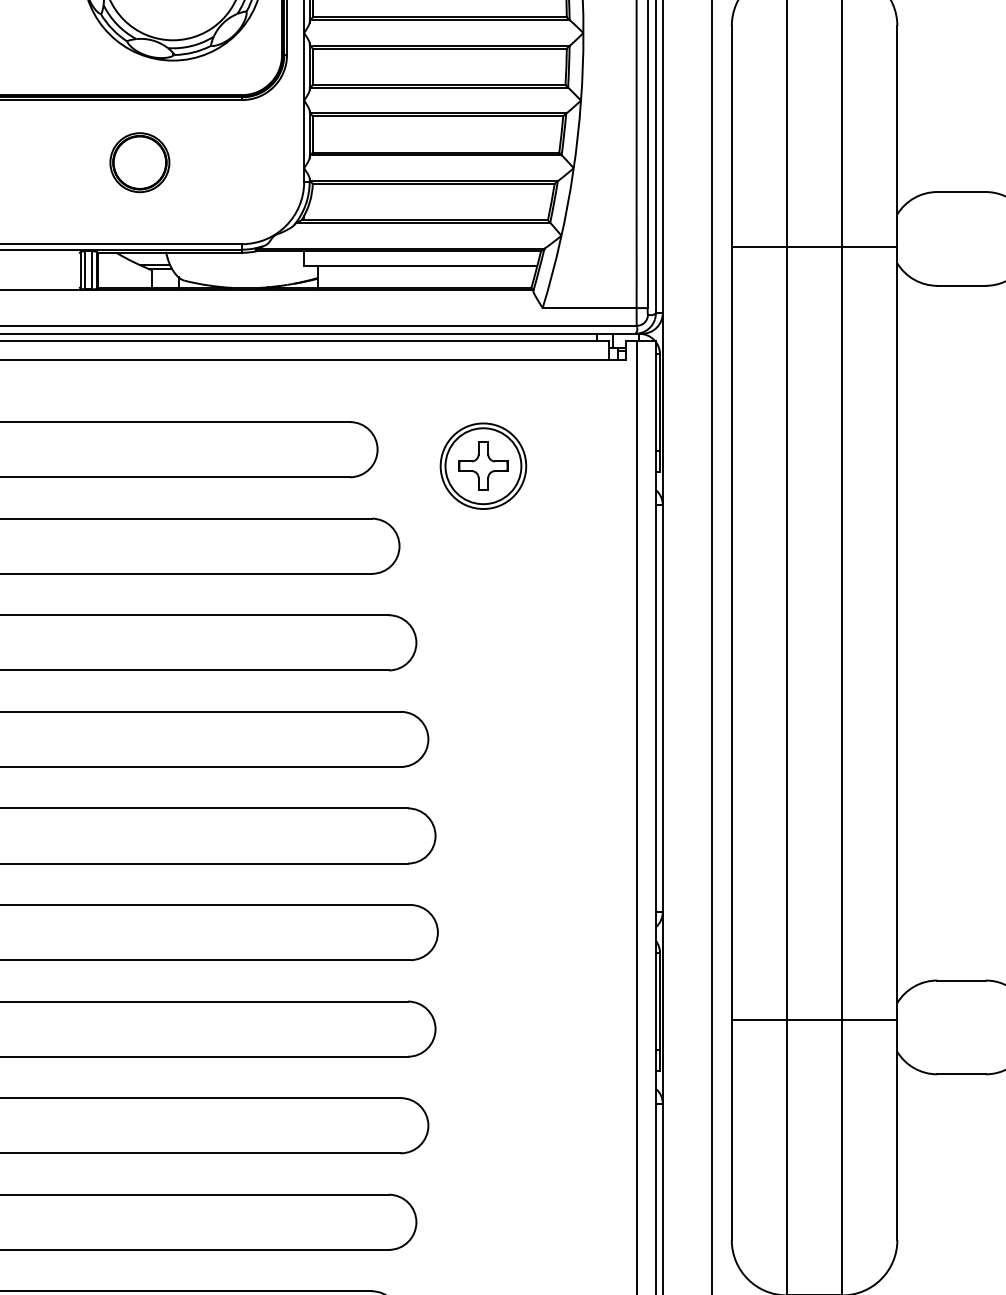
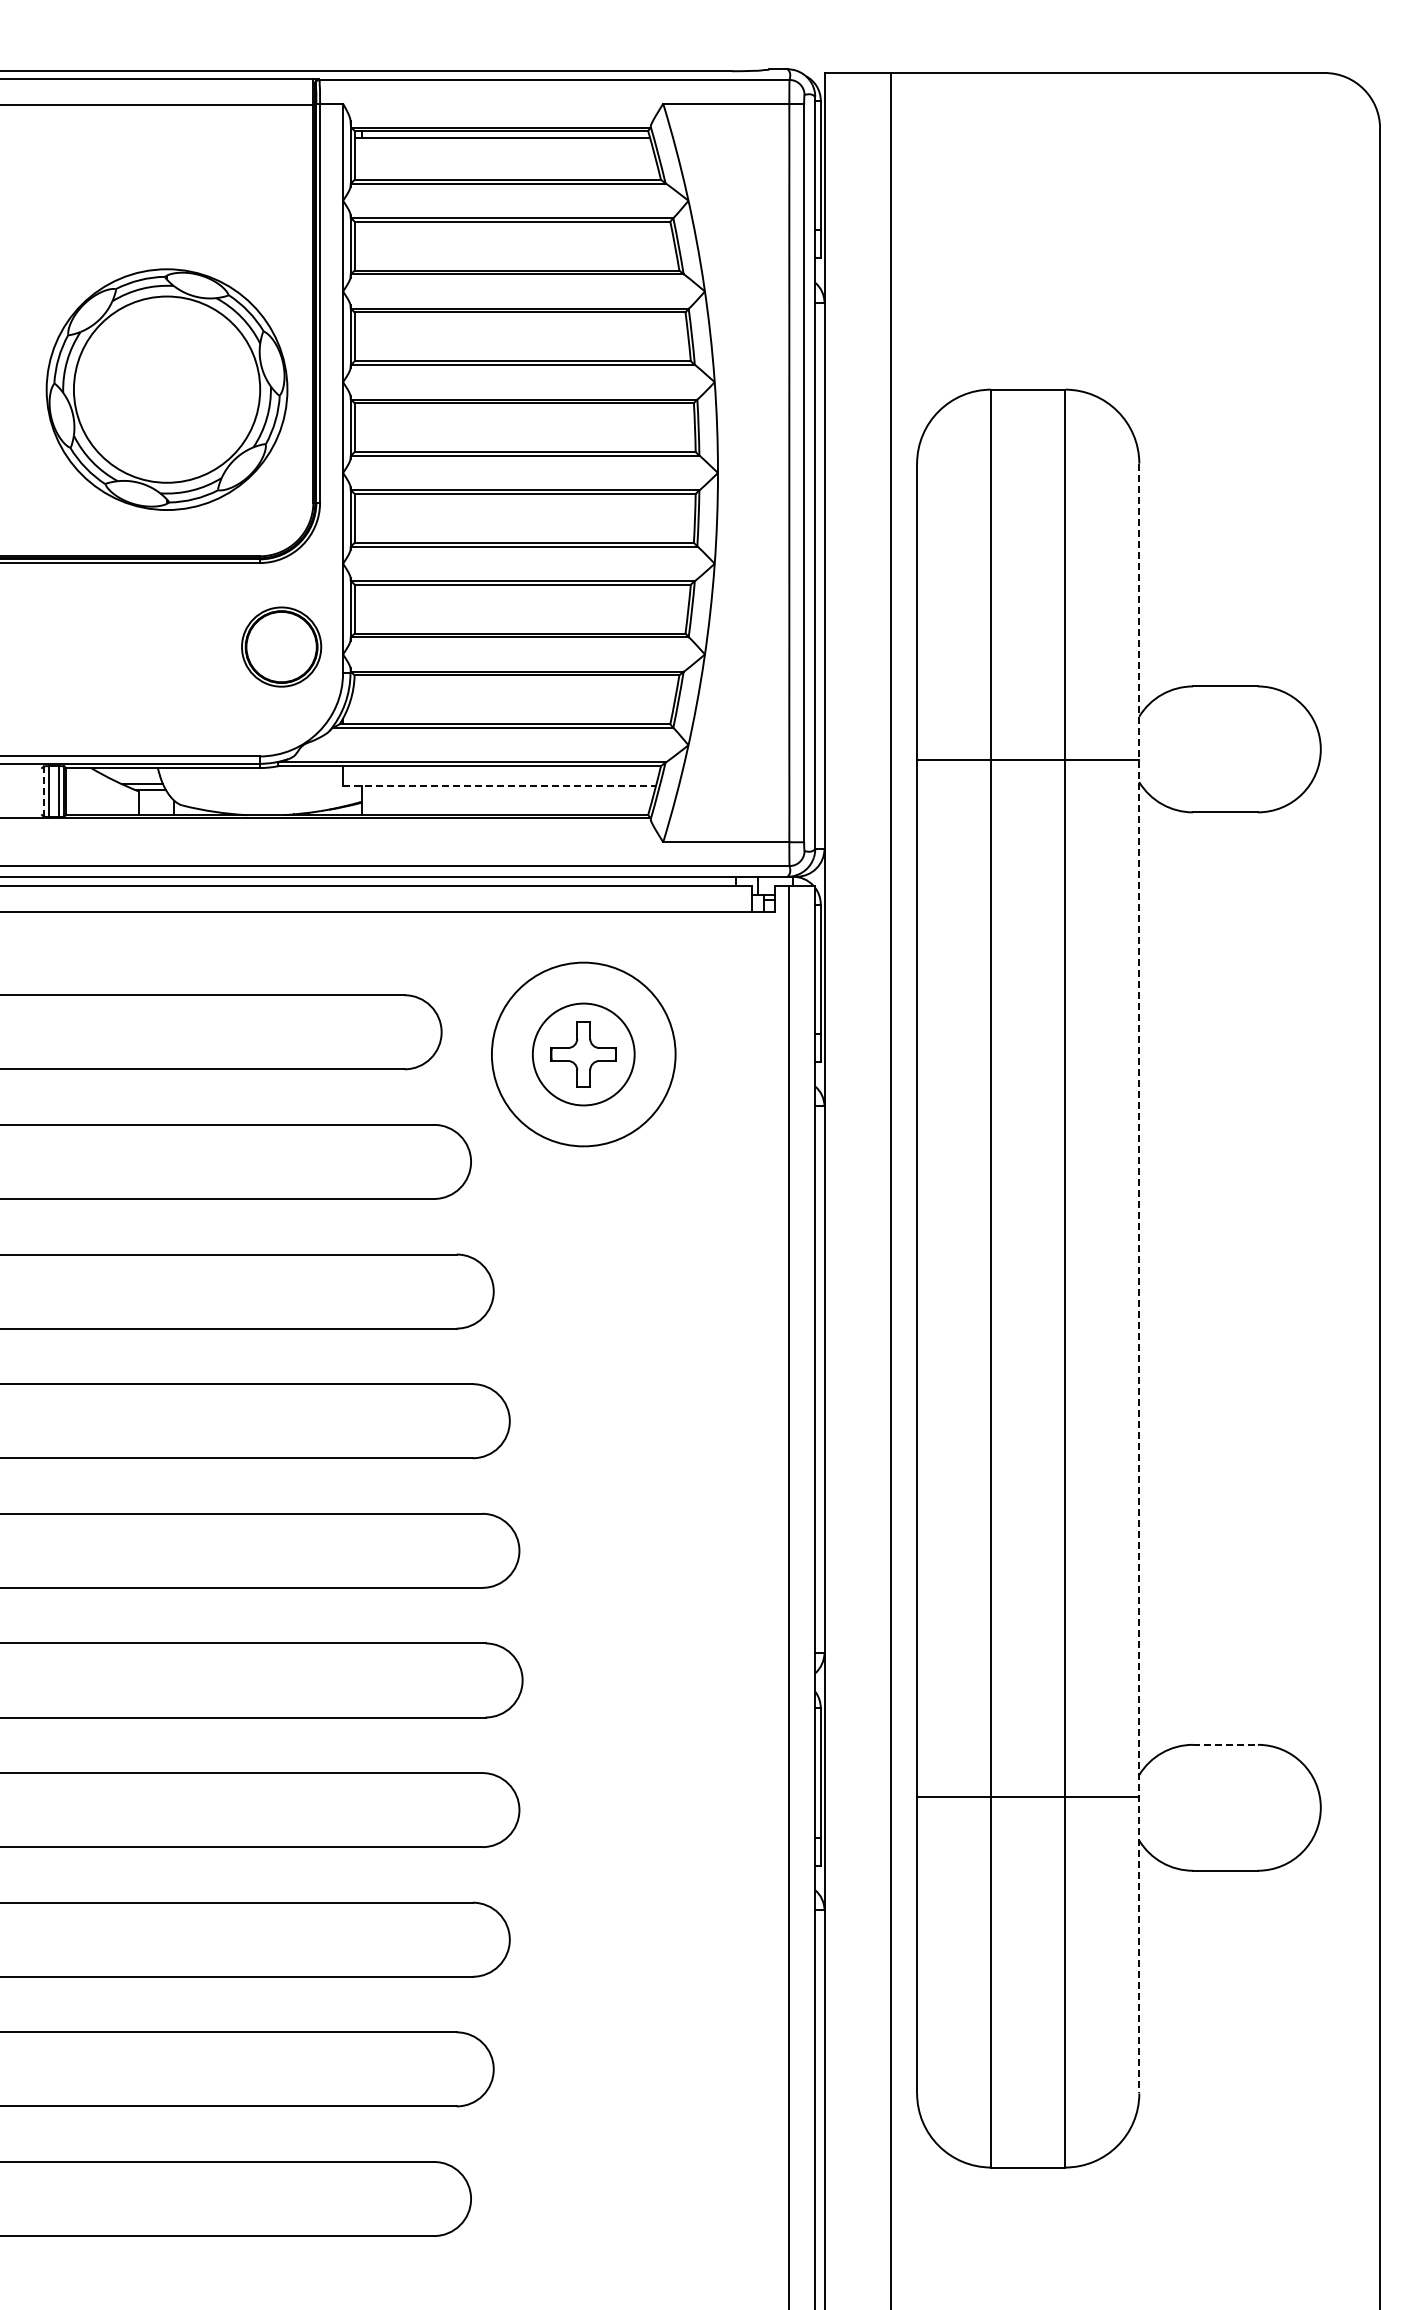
part: (139, 162) -> (281, 646), moved
line: (420, 265) -> (499, 785), solid -> dashed
line: (80, 270) -> (43, 791), solid -> dashed
circle: (483, 466) -> (583, 1054), size x1.6
line: (897, 633) -> (1139, 1278), solid -> dashed
line: (961, 980) -> (1225, 1744), solid -> dashed

